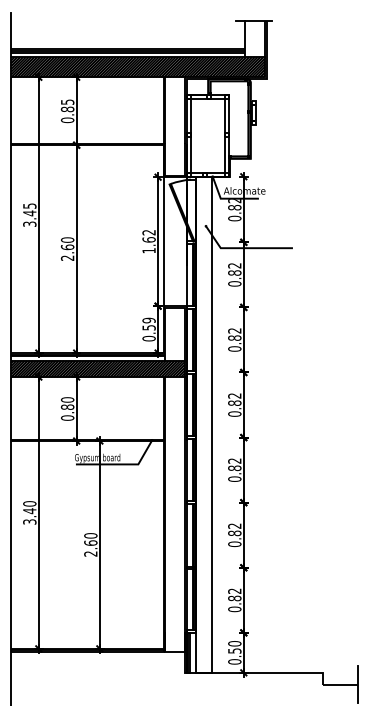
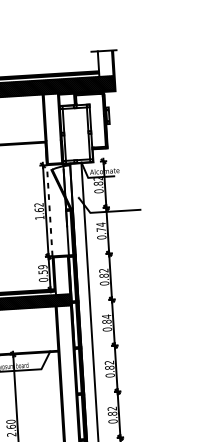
line: (163, 241) -> (49, 210), solid -> dashed
text: (234, 268) -> (100, 226), 0.82 -> 0.74
text: (234, 395) -> (106, 316), 0.82 -> 0.84

